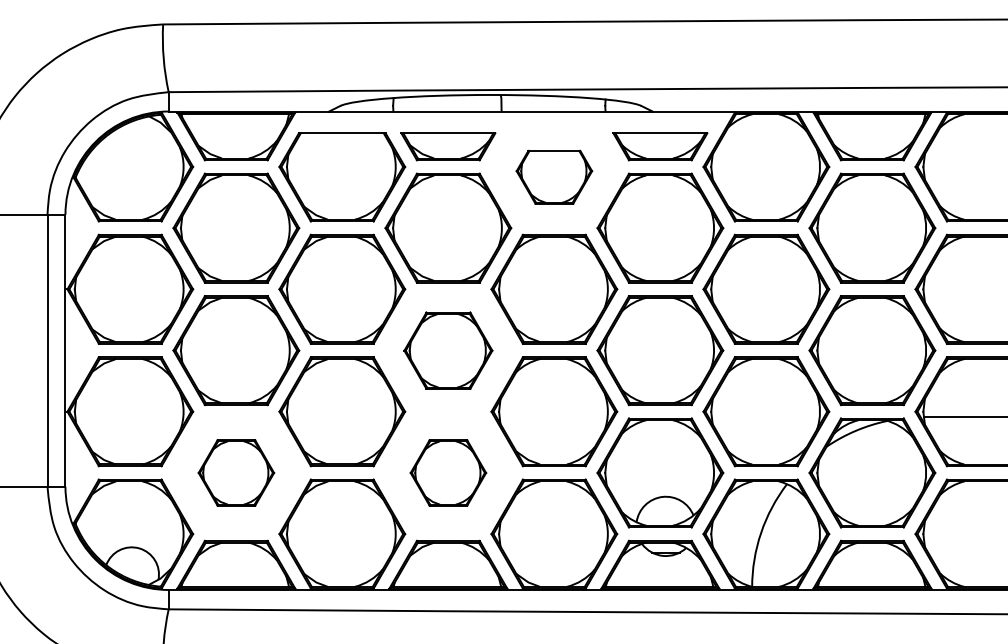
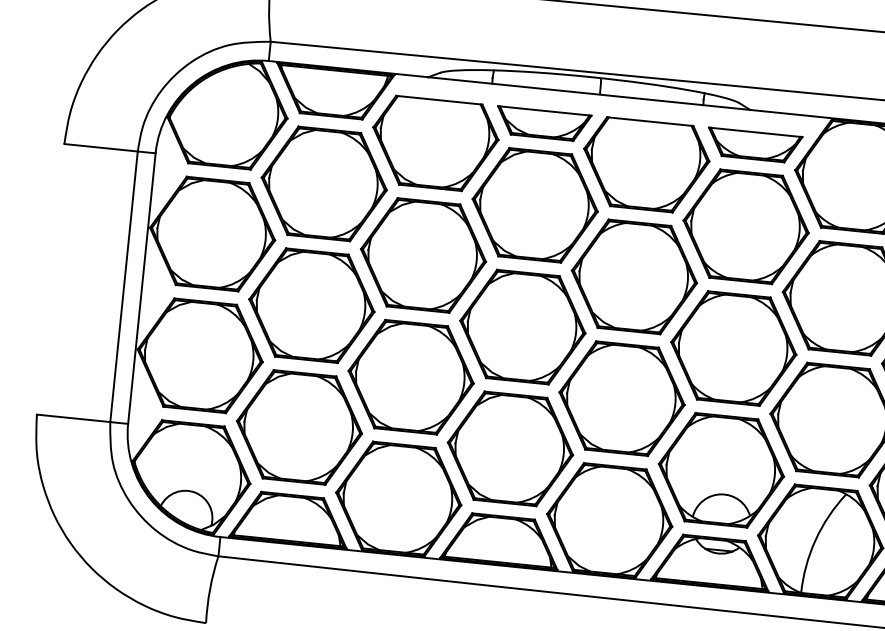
part: (554, 177) -> (645, 165), size x1.67
part: (448, 350) -> (522, 327), size x1.43
part: (236, 472) -> (299, 427), size x1.67
part: (448, 472) -> (510, 448), size x1.67

